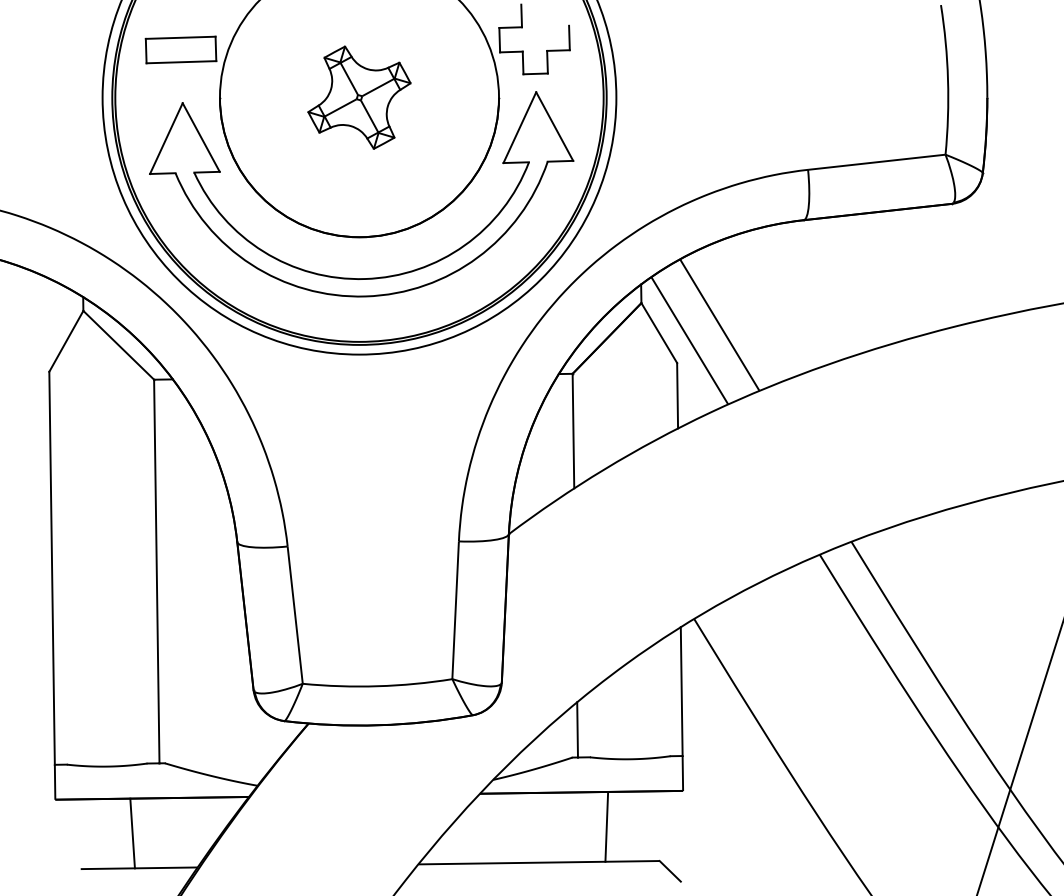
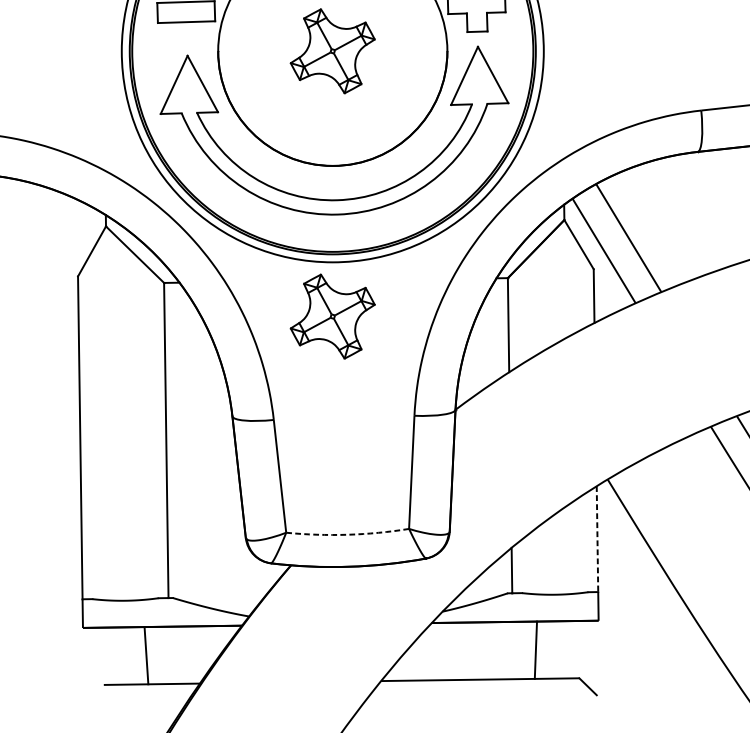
part: (359, 420) -> (332, 316), added
arc: (377, 686) -> (347, 534), solid -> dashed
line: (681, 692) -> (597, 539), solid -> dashed

